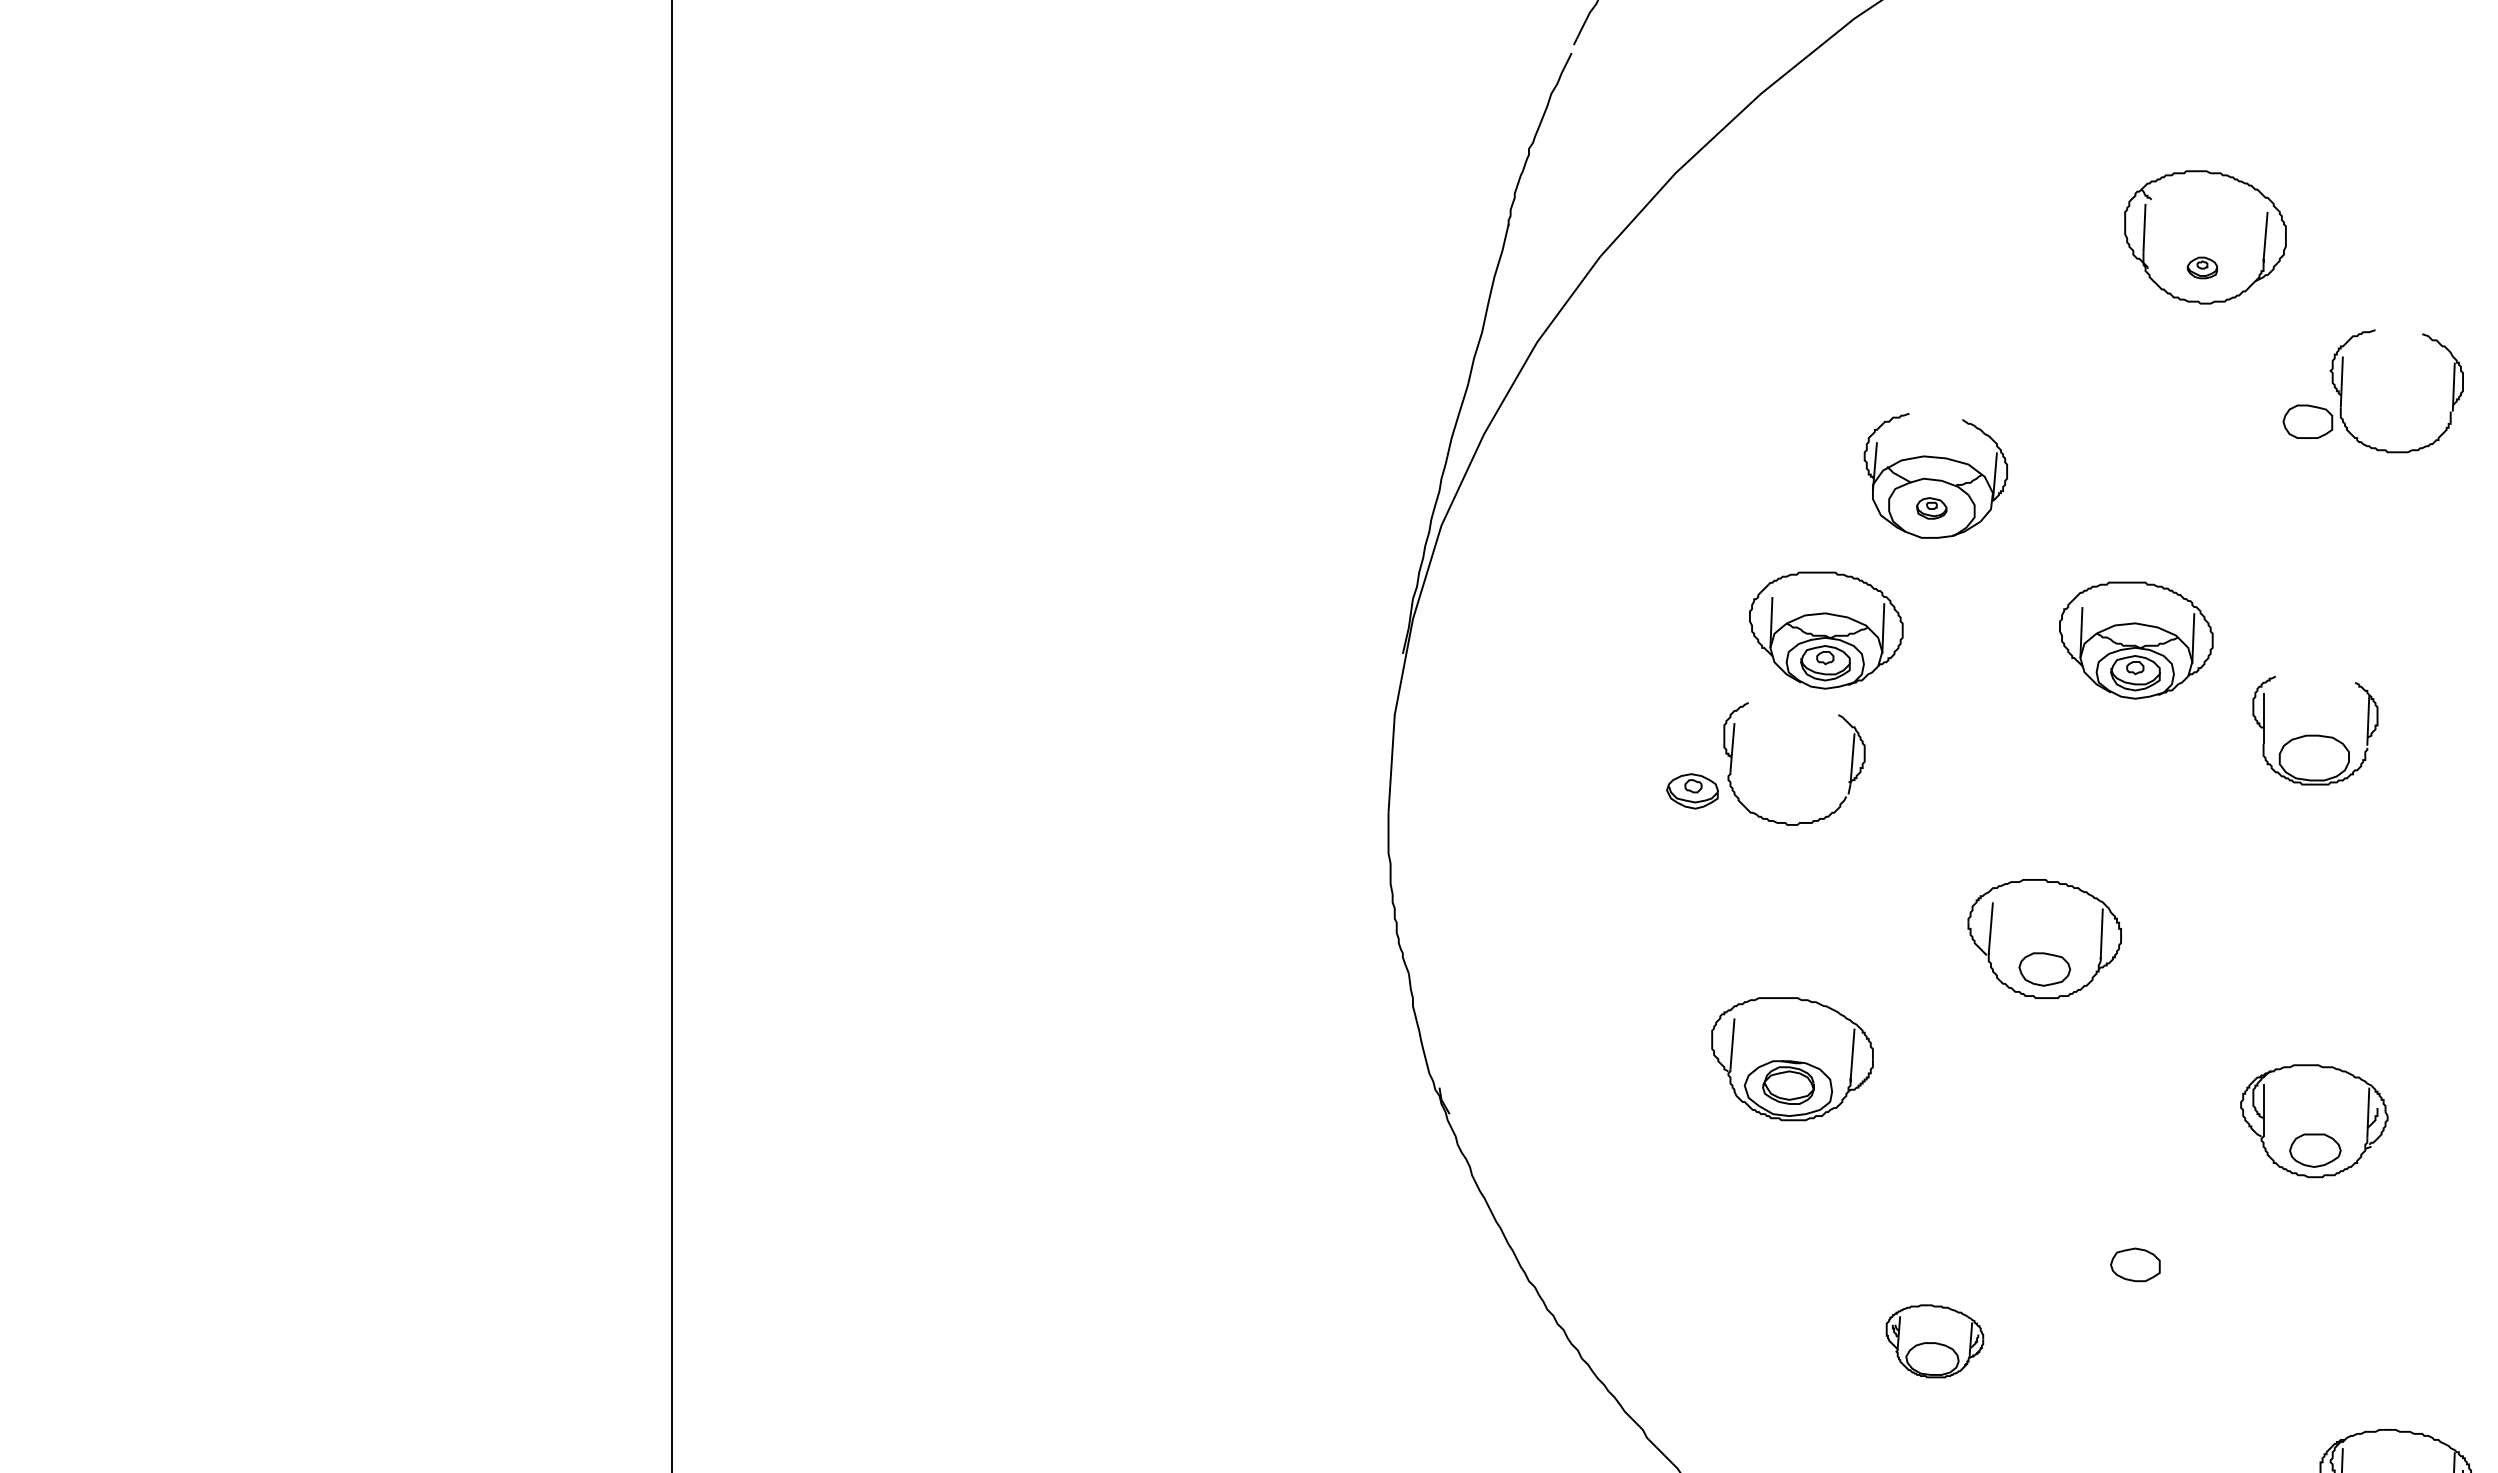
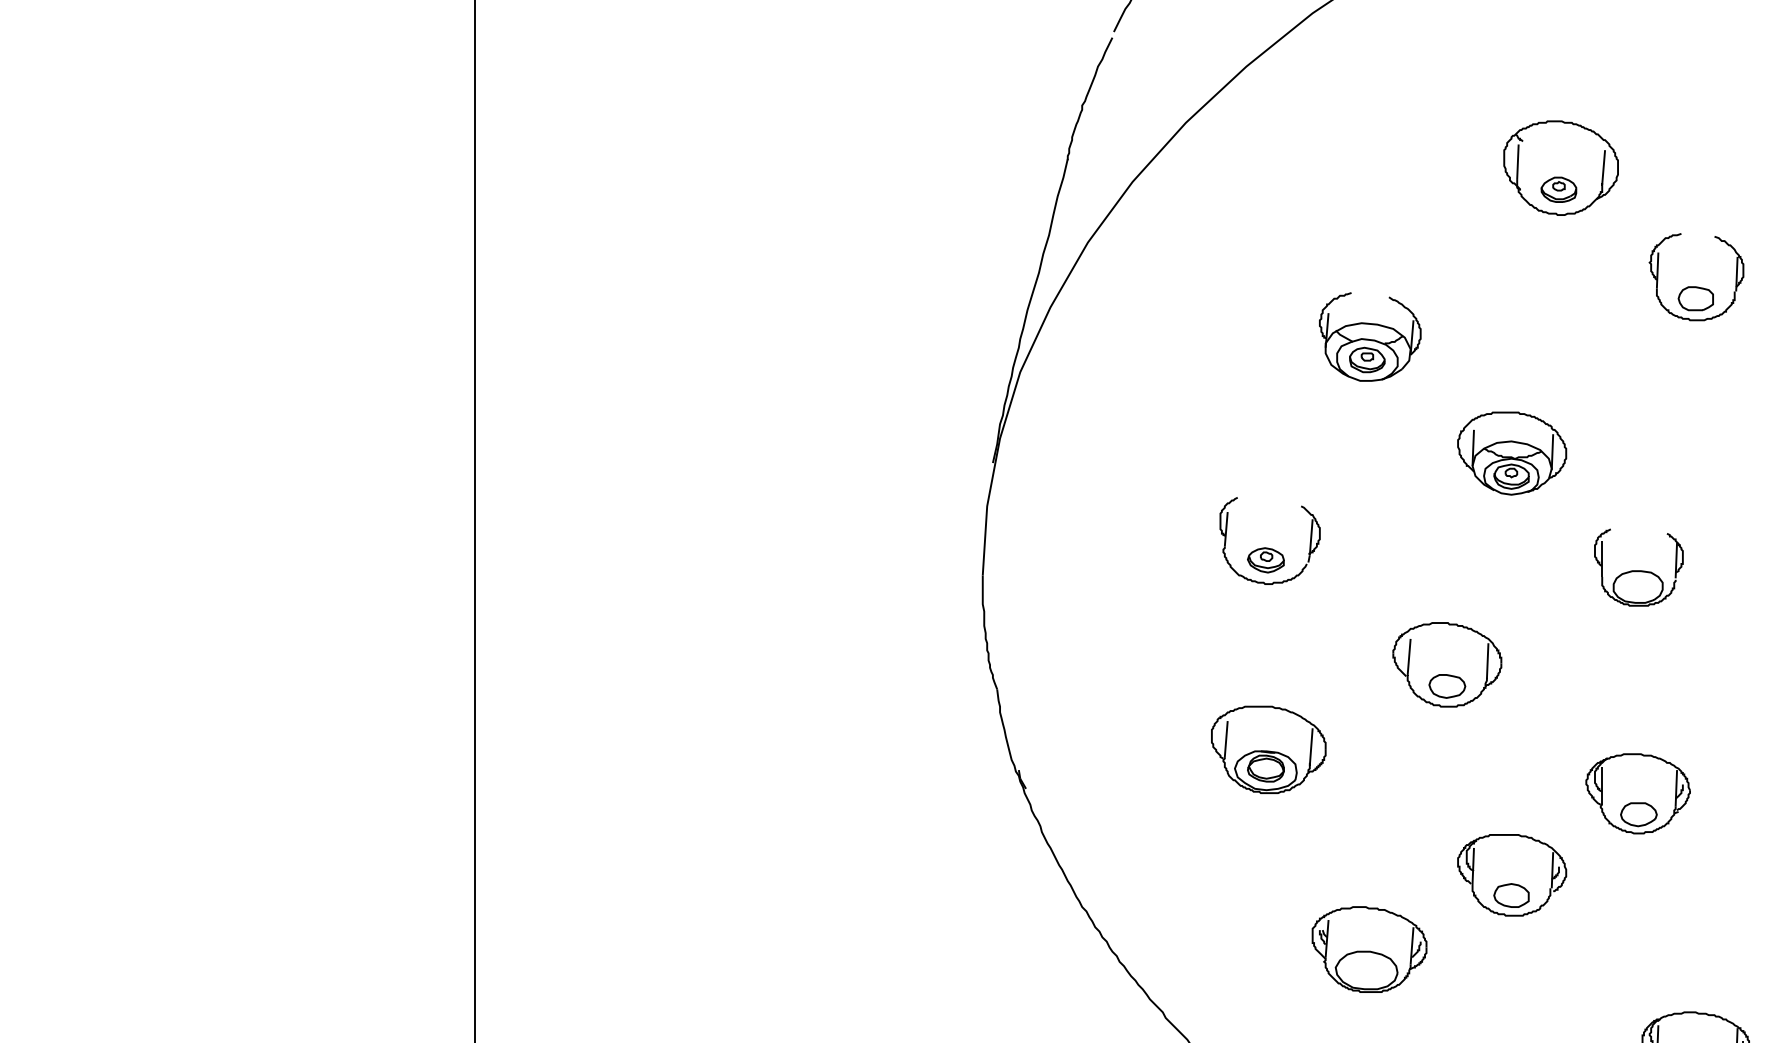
part: (2202, 267) -> (1558, 189), size x1.67
part: (2307, 421) -> (1695, 298), moved
part: (1931, 508) -> (1367, 360), size x1.67
part: (1826, 630) -> (1292, 446), removed
part: (2315, 730) -> (1638, 567), moved
part: (1692, 791) -> (1265, 560), moved
part: (2136, 1236) -> (1512, 875), added
part: (1934, 1341) -> (1369, 949), size x1.67

